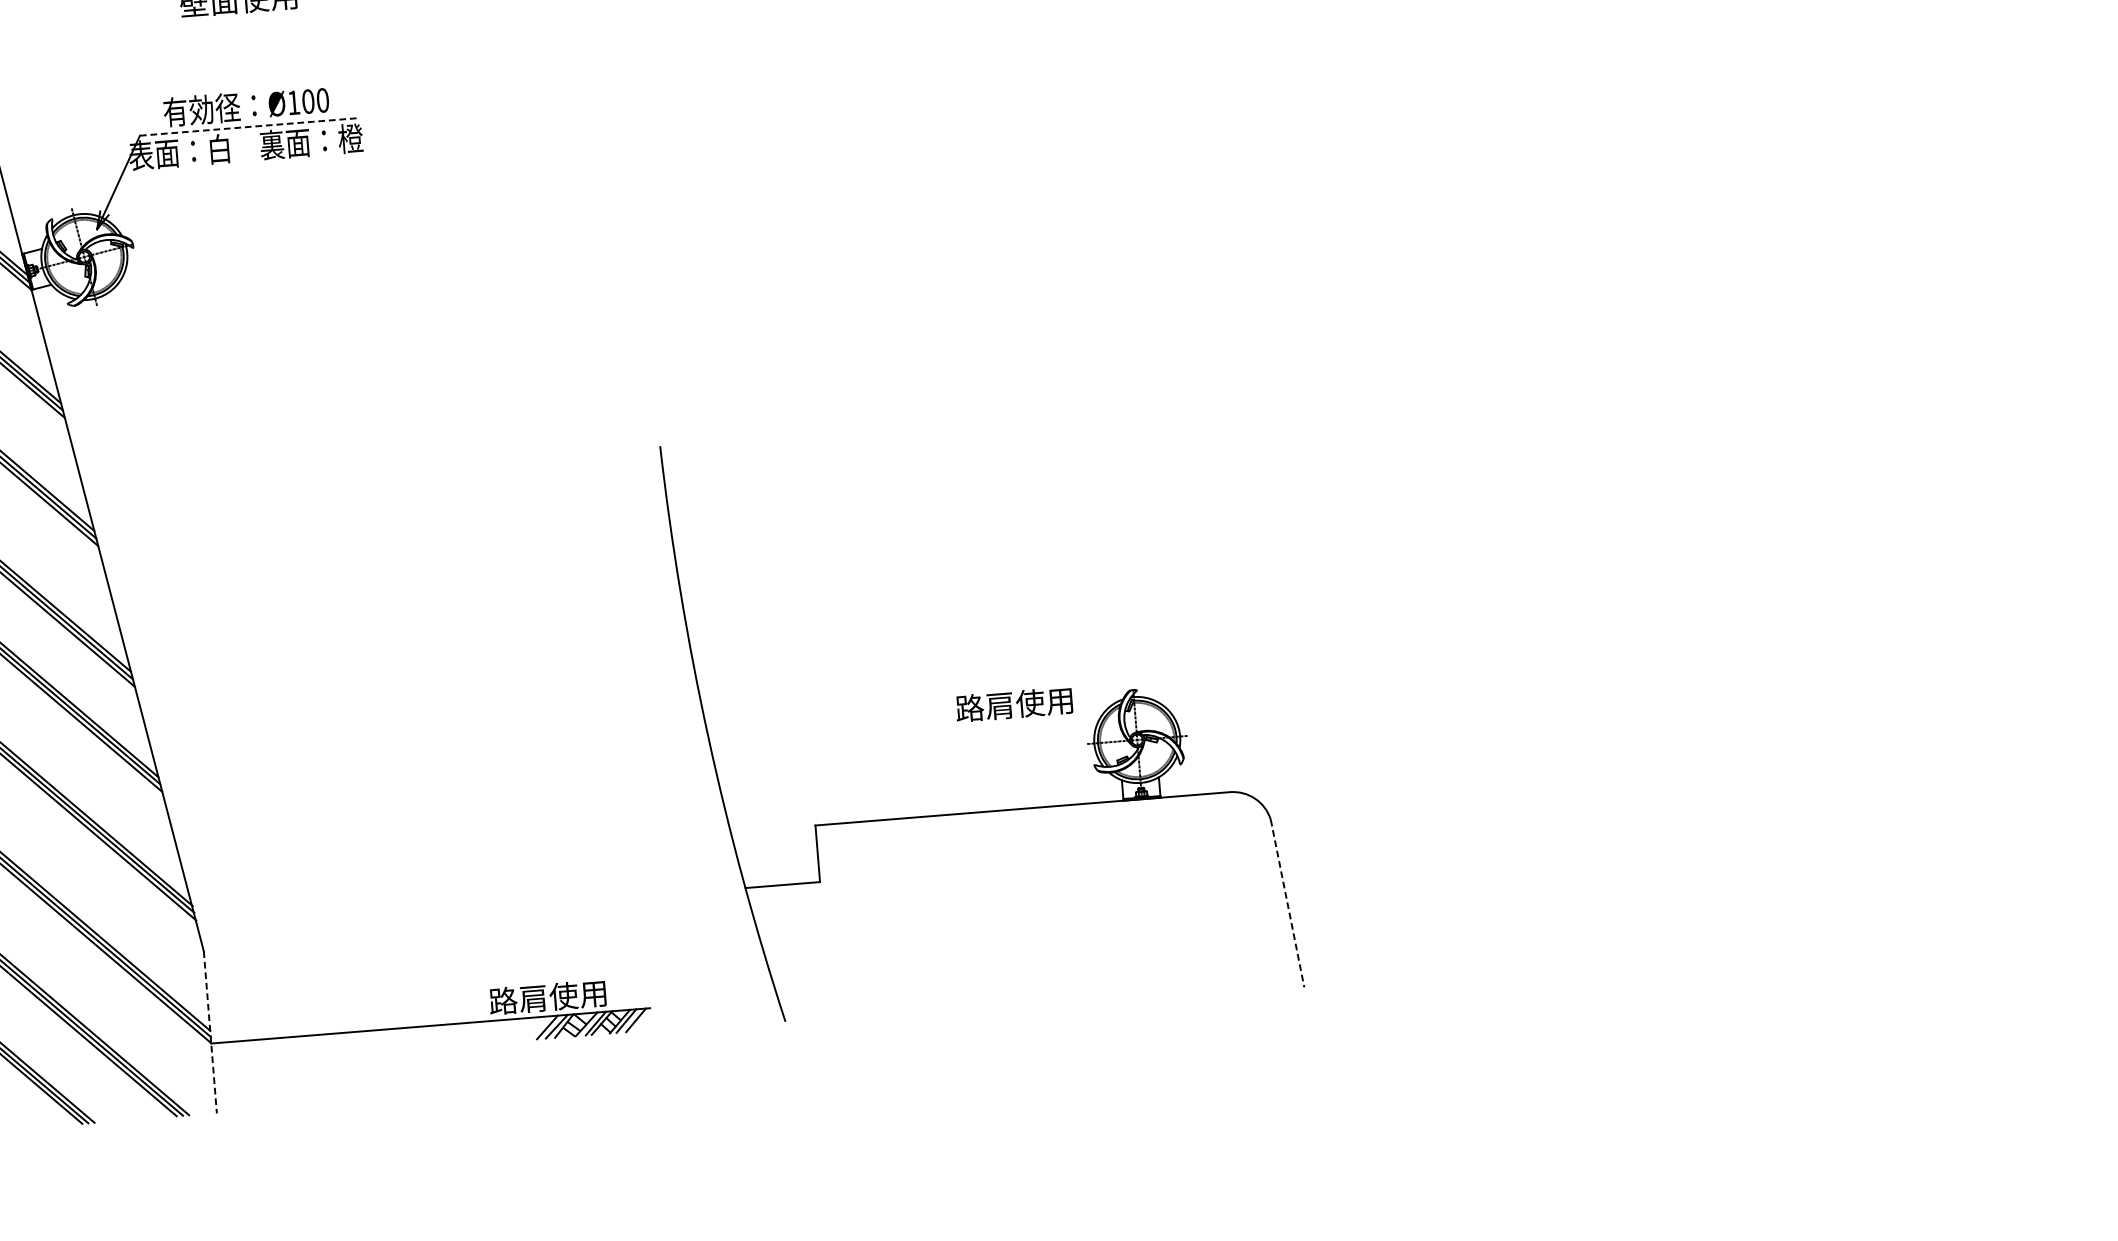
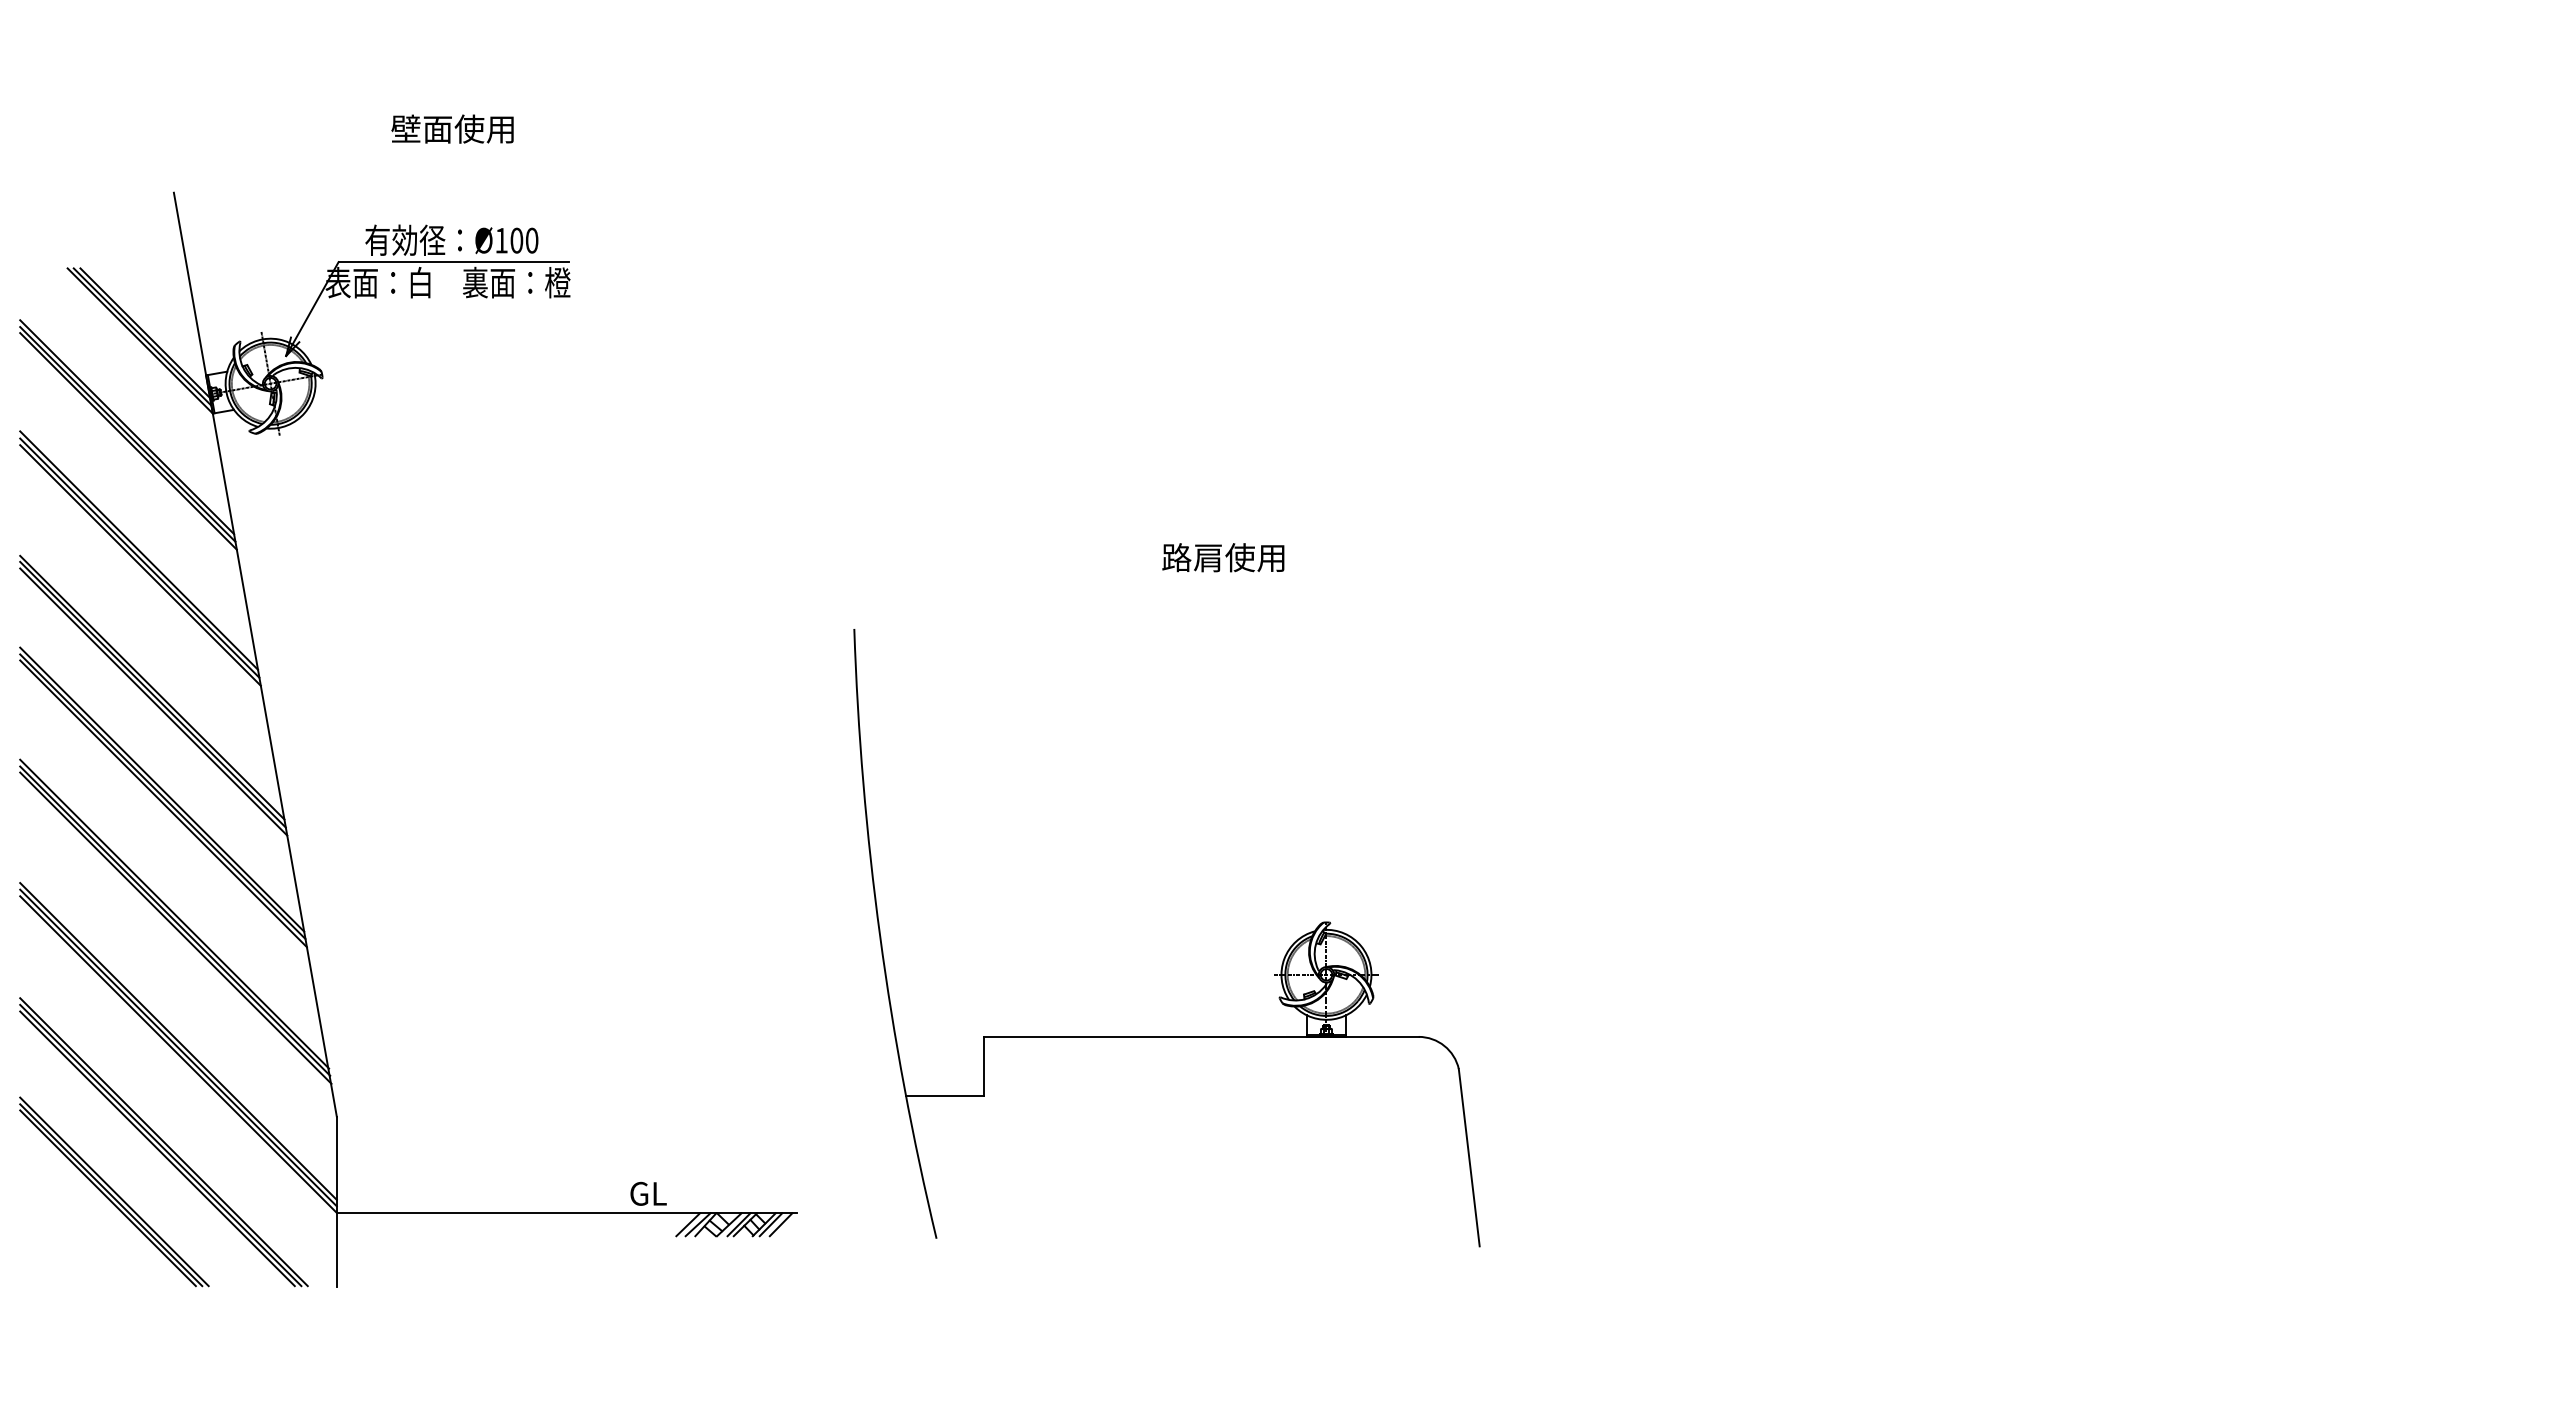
line: (249, 127) -> (453, 262), dashed -> solid
text: (1014, 704) -> (1223, 557), moved
line: (1287, 904) -> (1469, 1158), dashed -> solid
text: (547, 997) -> (690, 1193), 路肩使用 -> GL
line: (210, 1032) -> (336, 1201), dashed -> solid

